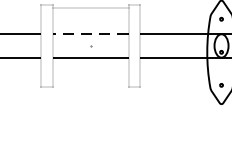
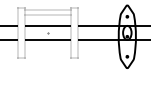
line: (91, 17) -> (48, 15), added
line: (91, 33) -> (48, 25), dashed -> solid

